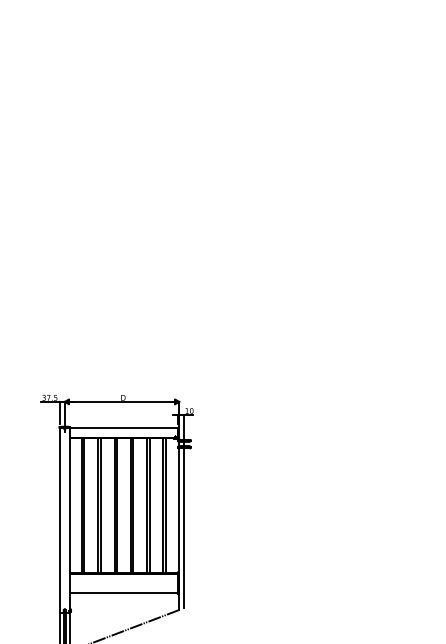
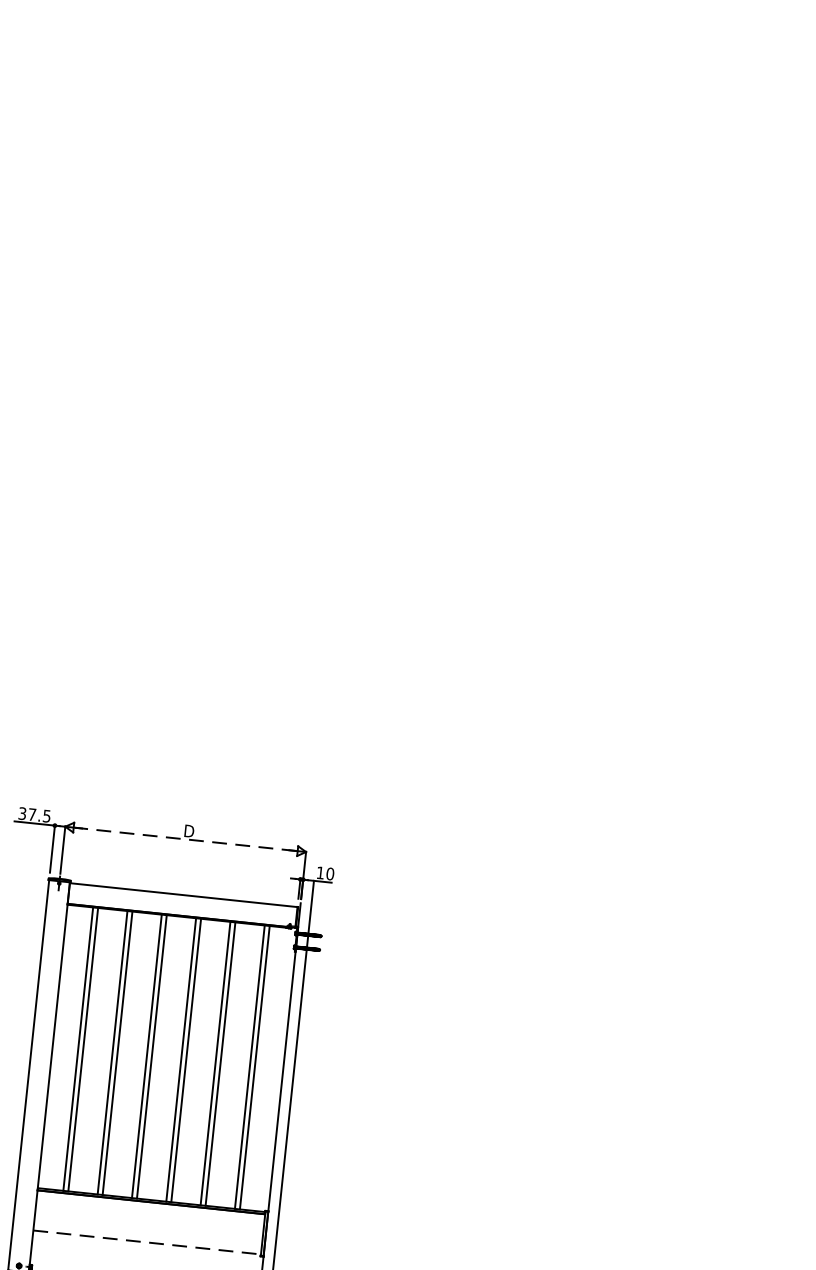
line: (122, 401) -> (186, 838), solid -> dashed
line: (124, 593) -> (148, 1243), solid -> dashed

